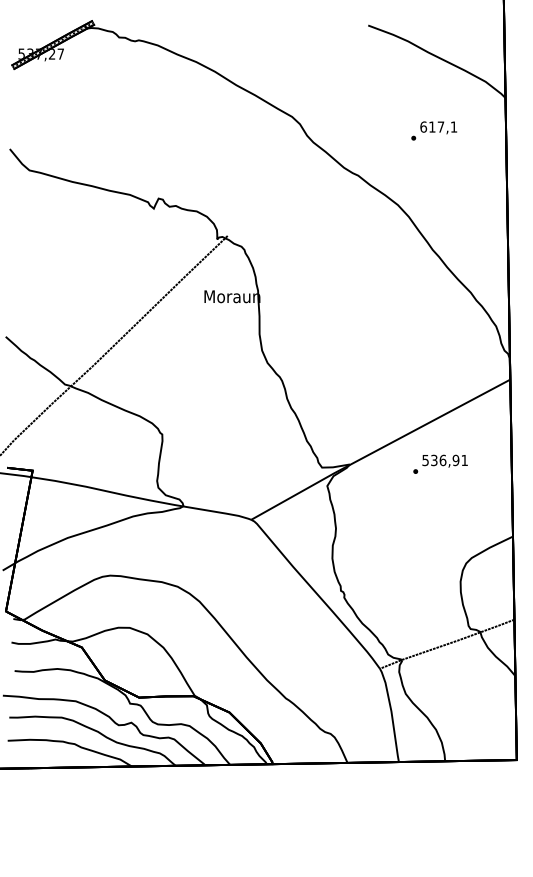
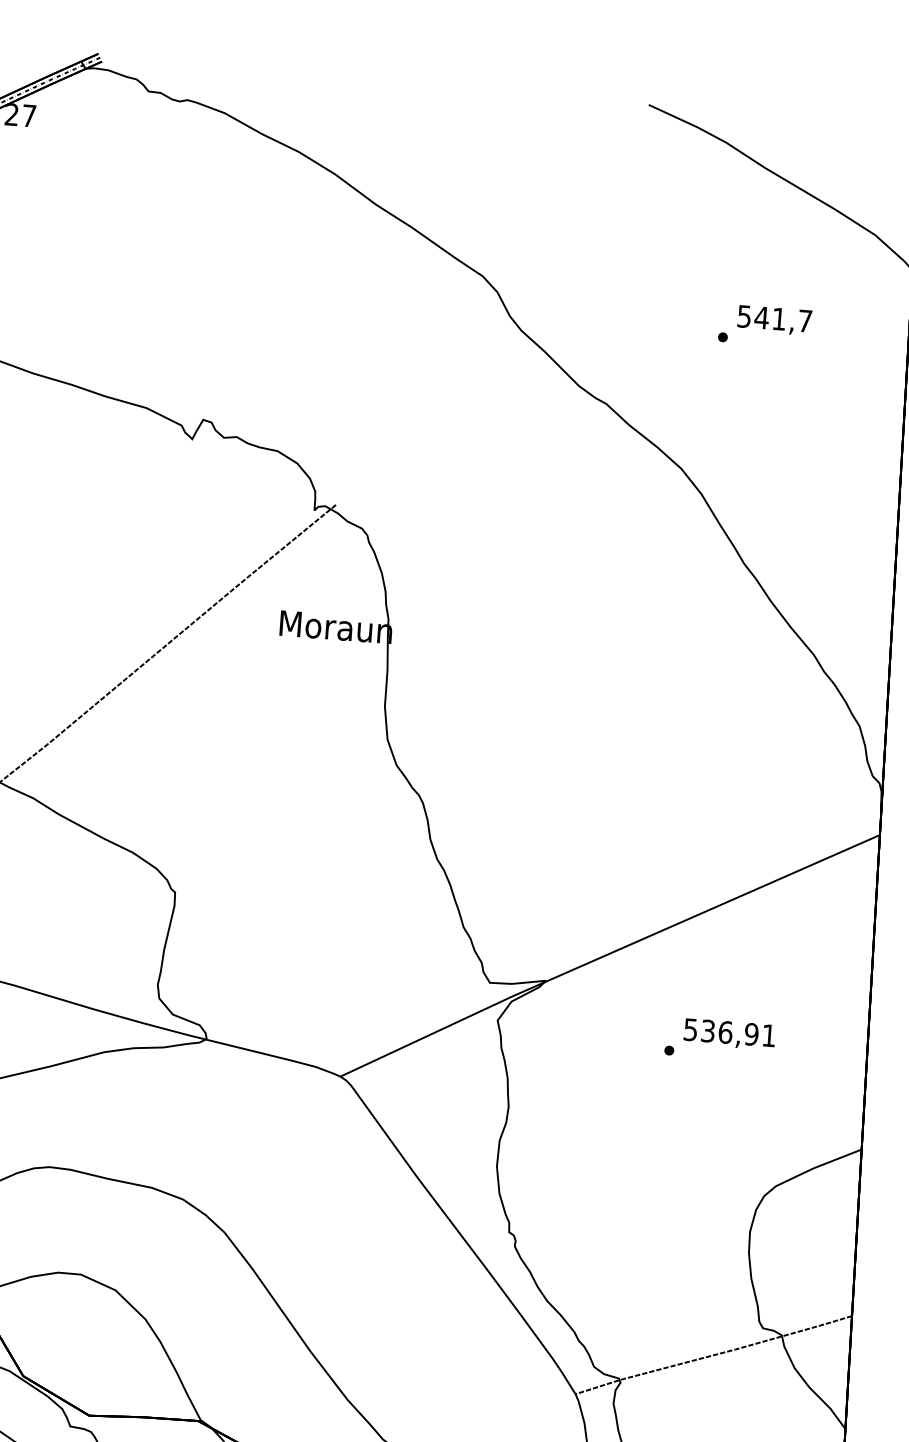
text: (438, 126) -> (774, 317), 617,1 -> 541,7
text: (440, 463) -> (720, 1038), moved

